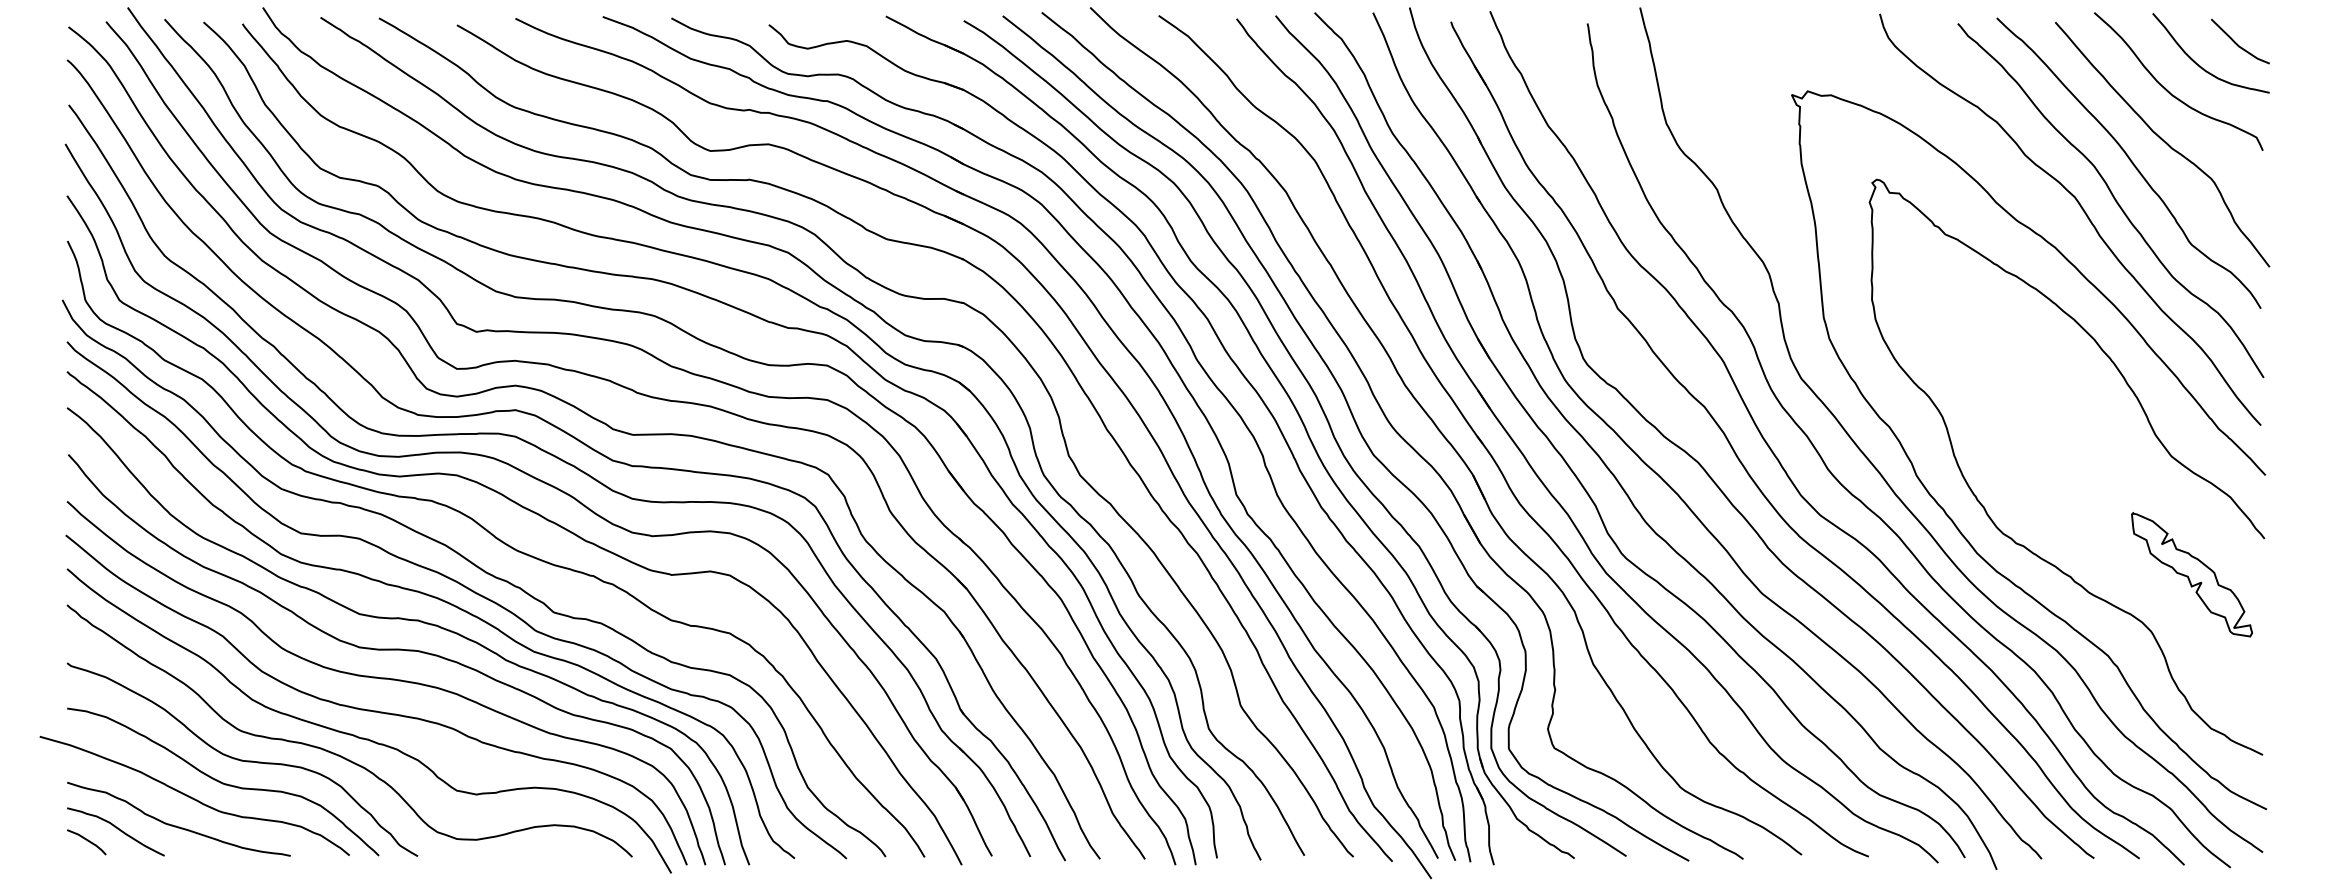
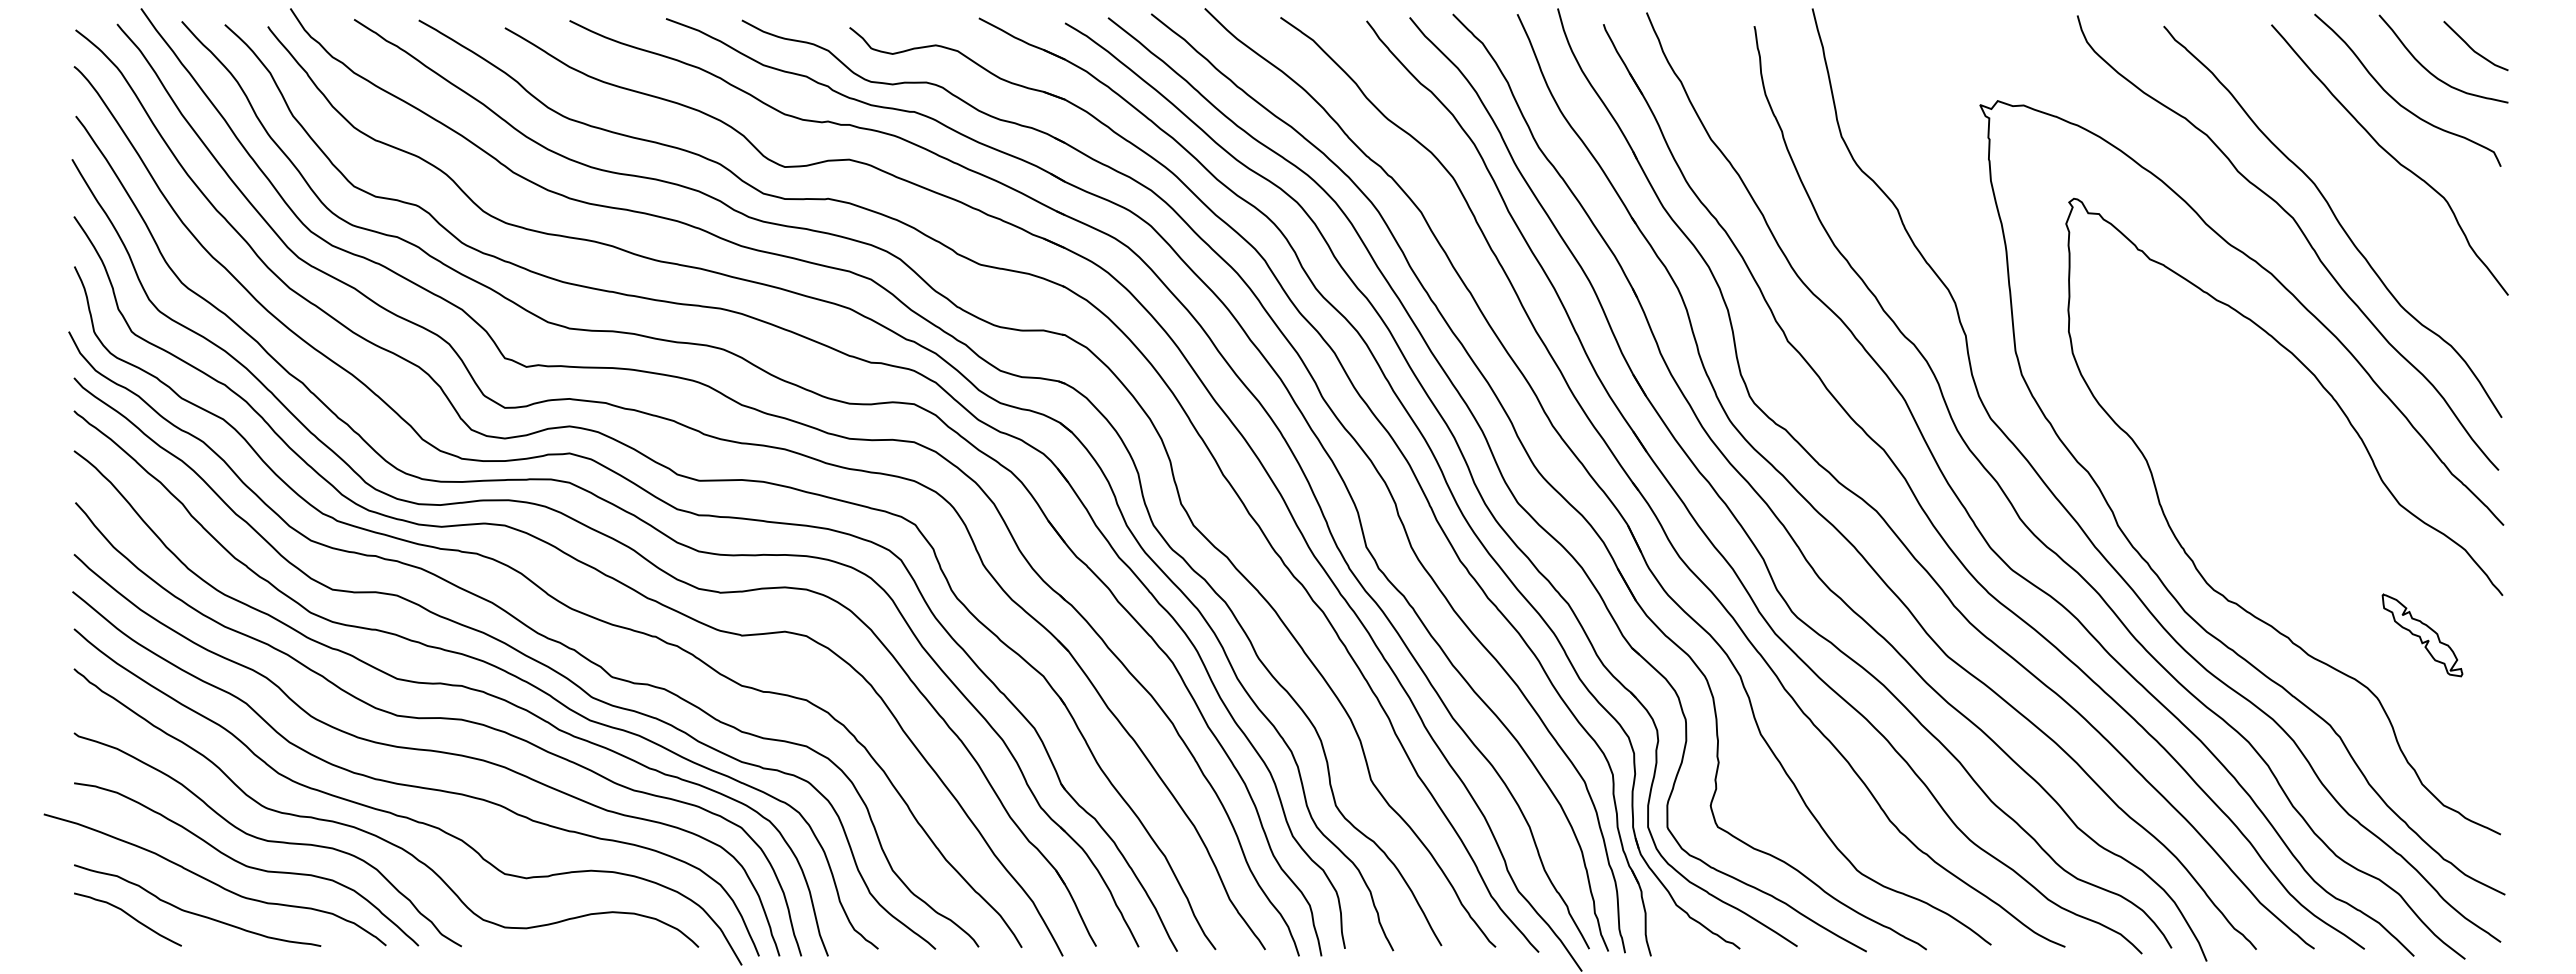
curve: (2130, 161) -> (2354, 178), removed
part: (2191, 574) -> (2422, 635), size x0.6
line: (86, 840) -> (95, 929), removed

